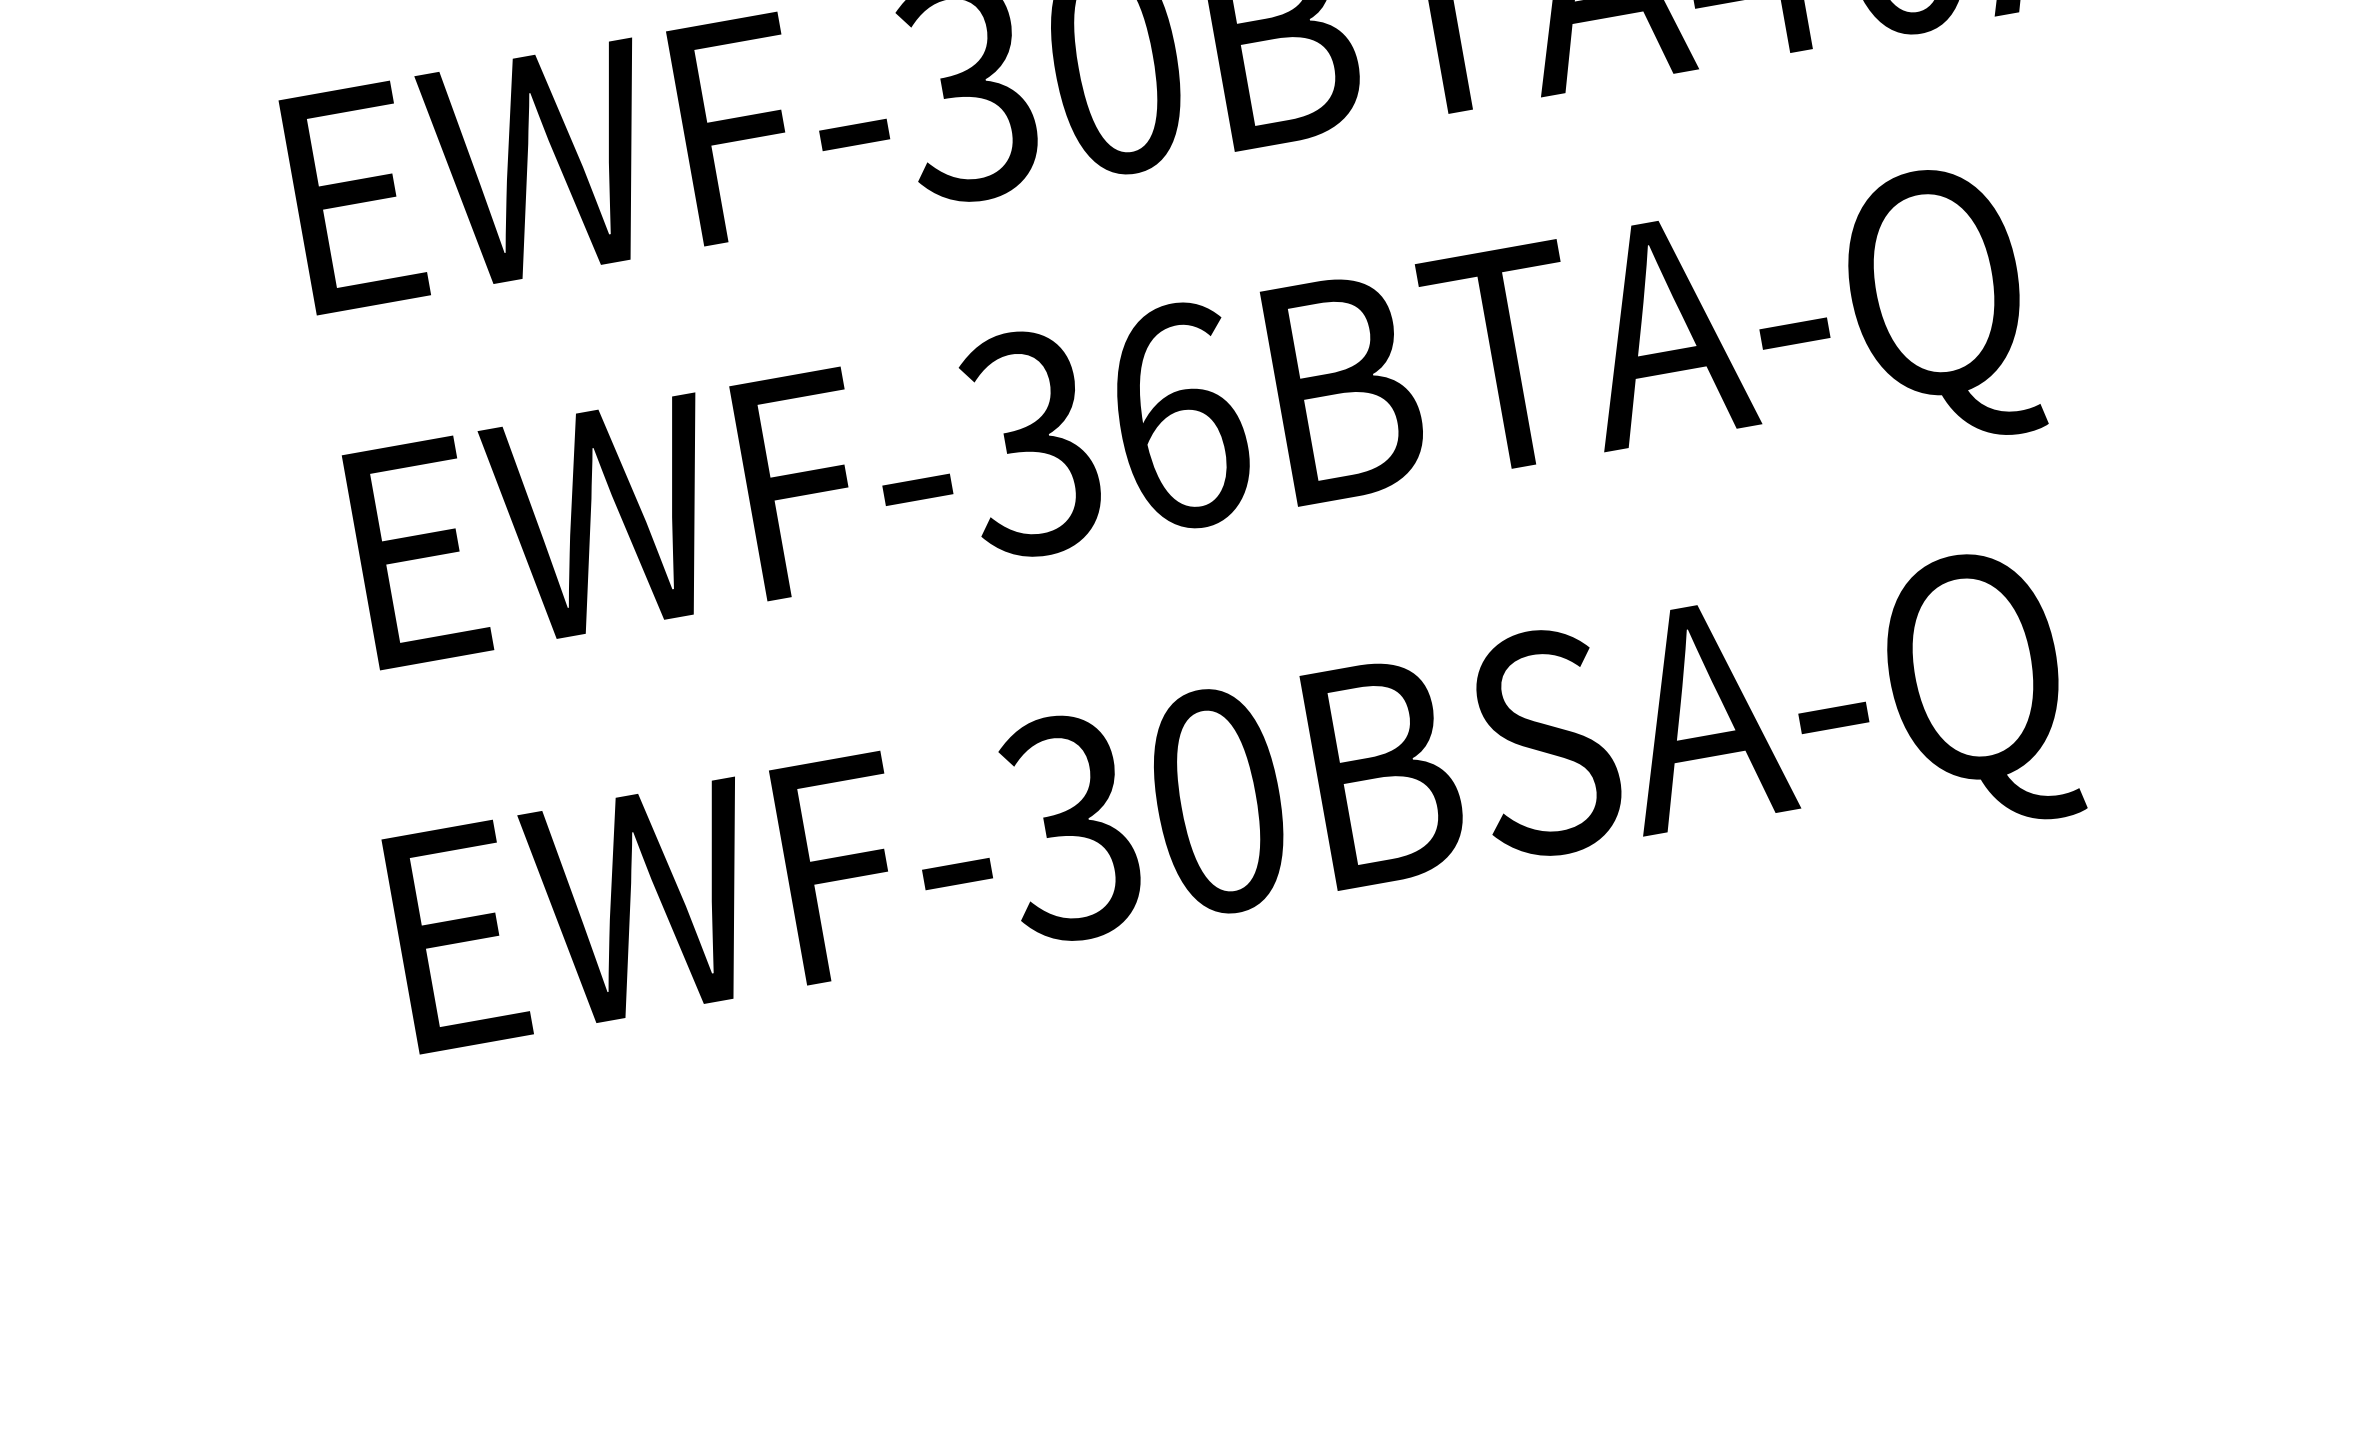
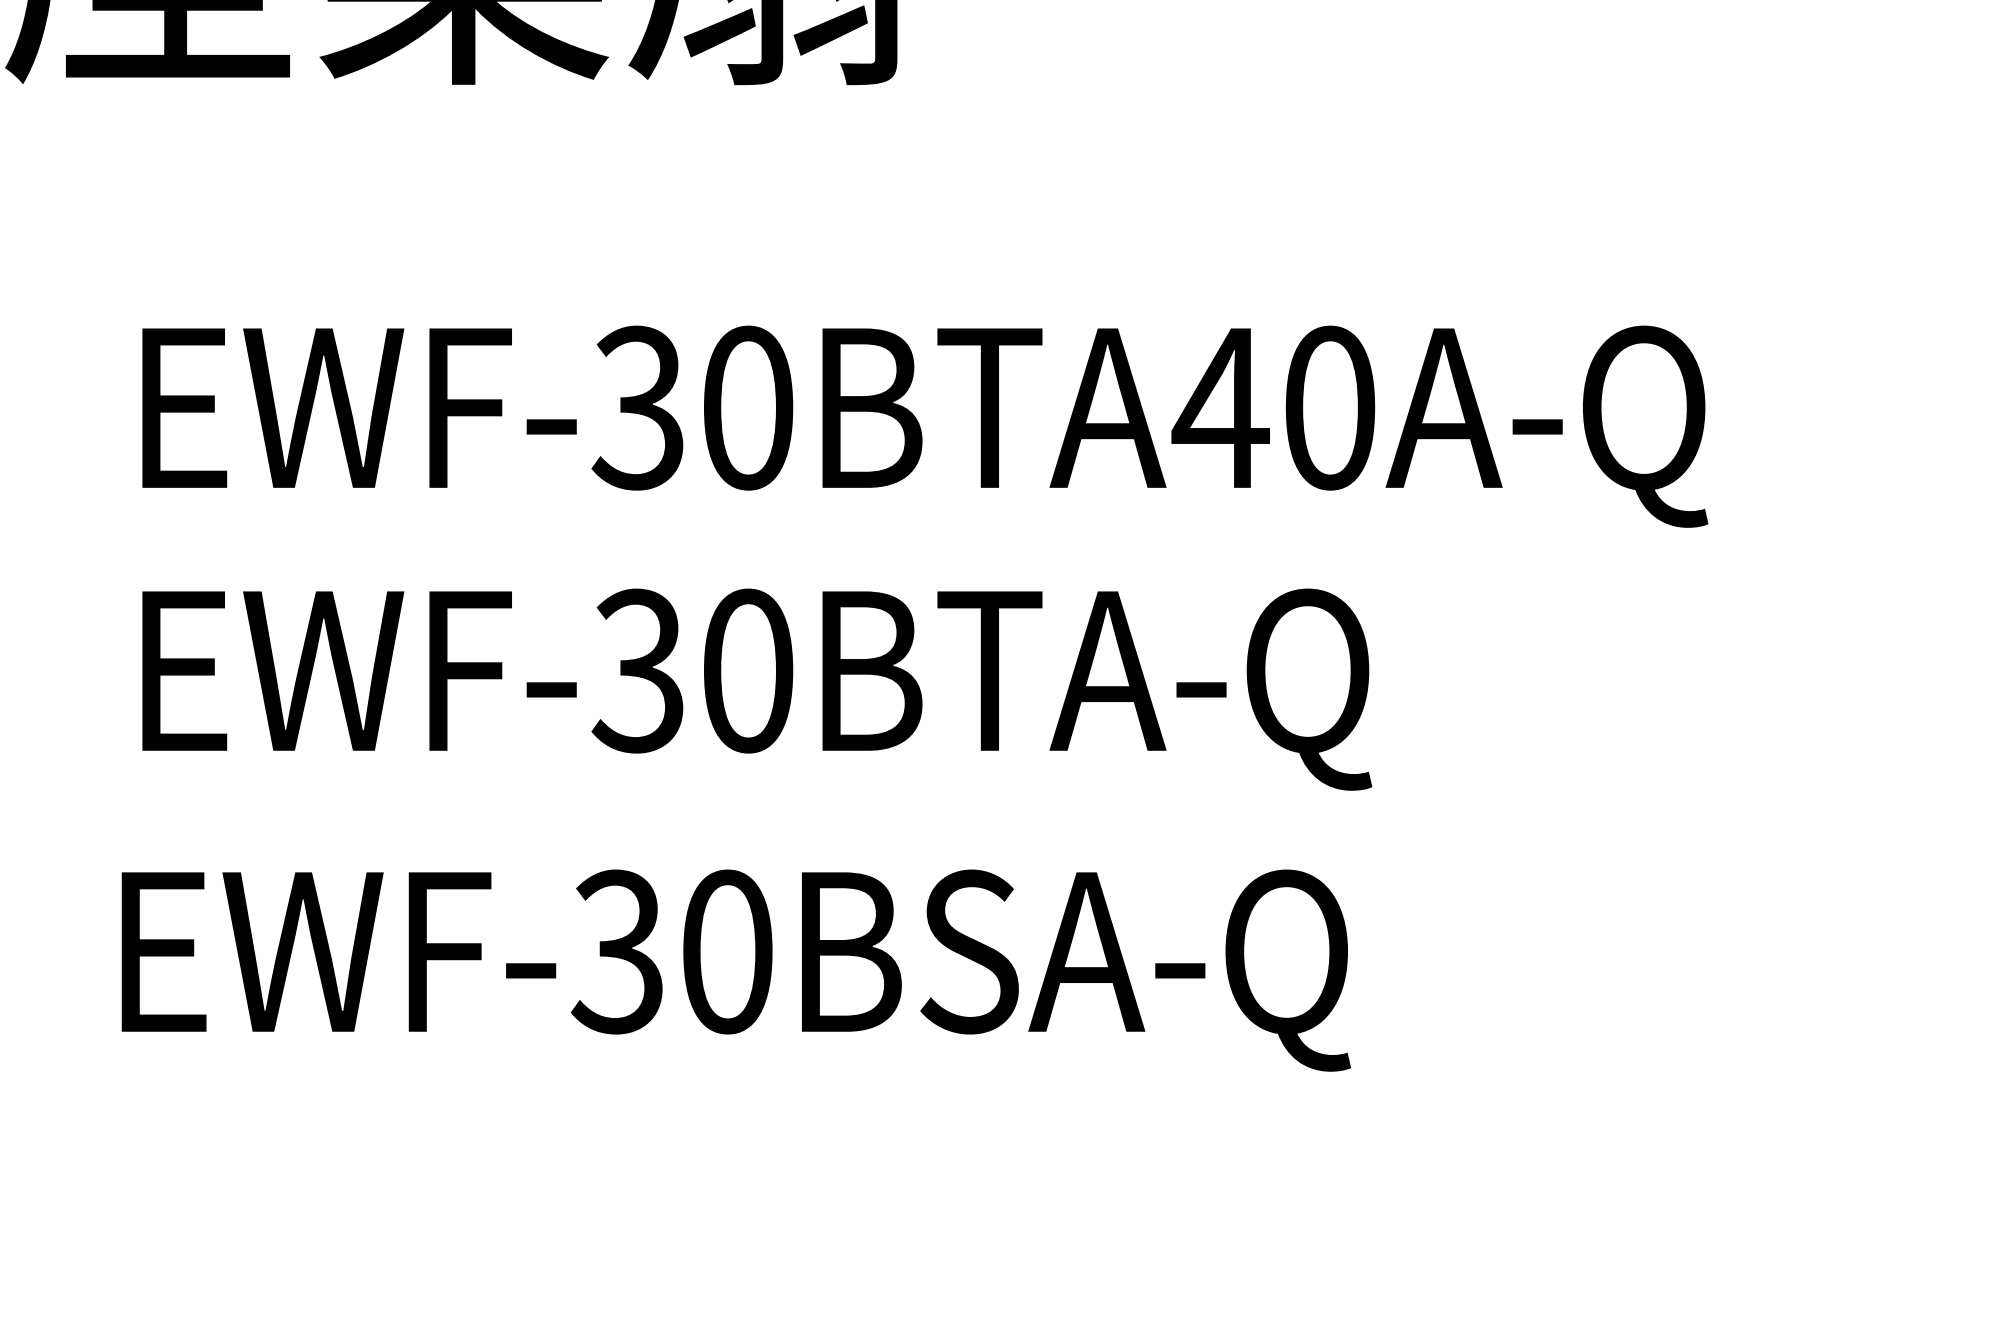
text: (1180, 416) -> (749, 670), EWF-36BTA-Q -> EWF-30BTA-Q

